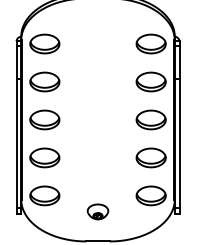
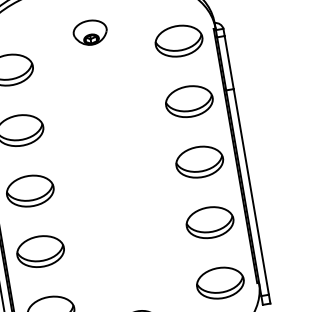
part: (97, 29) -> (89, 32), added

